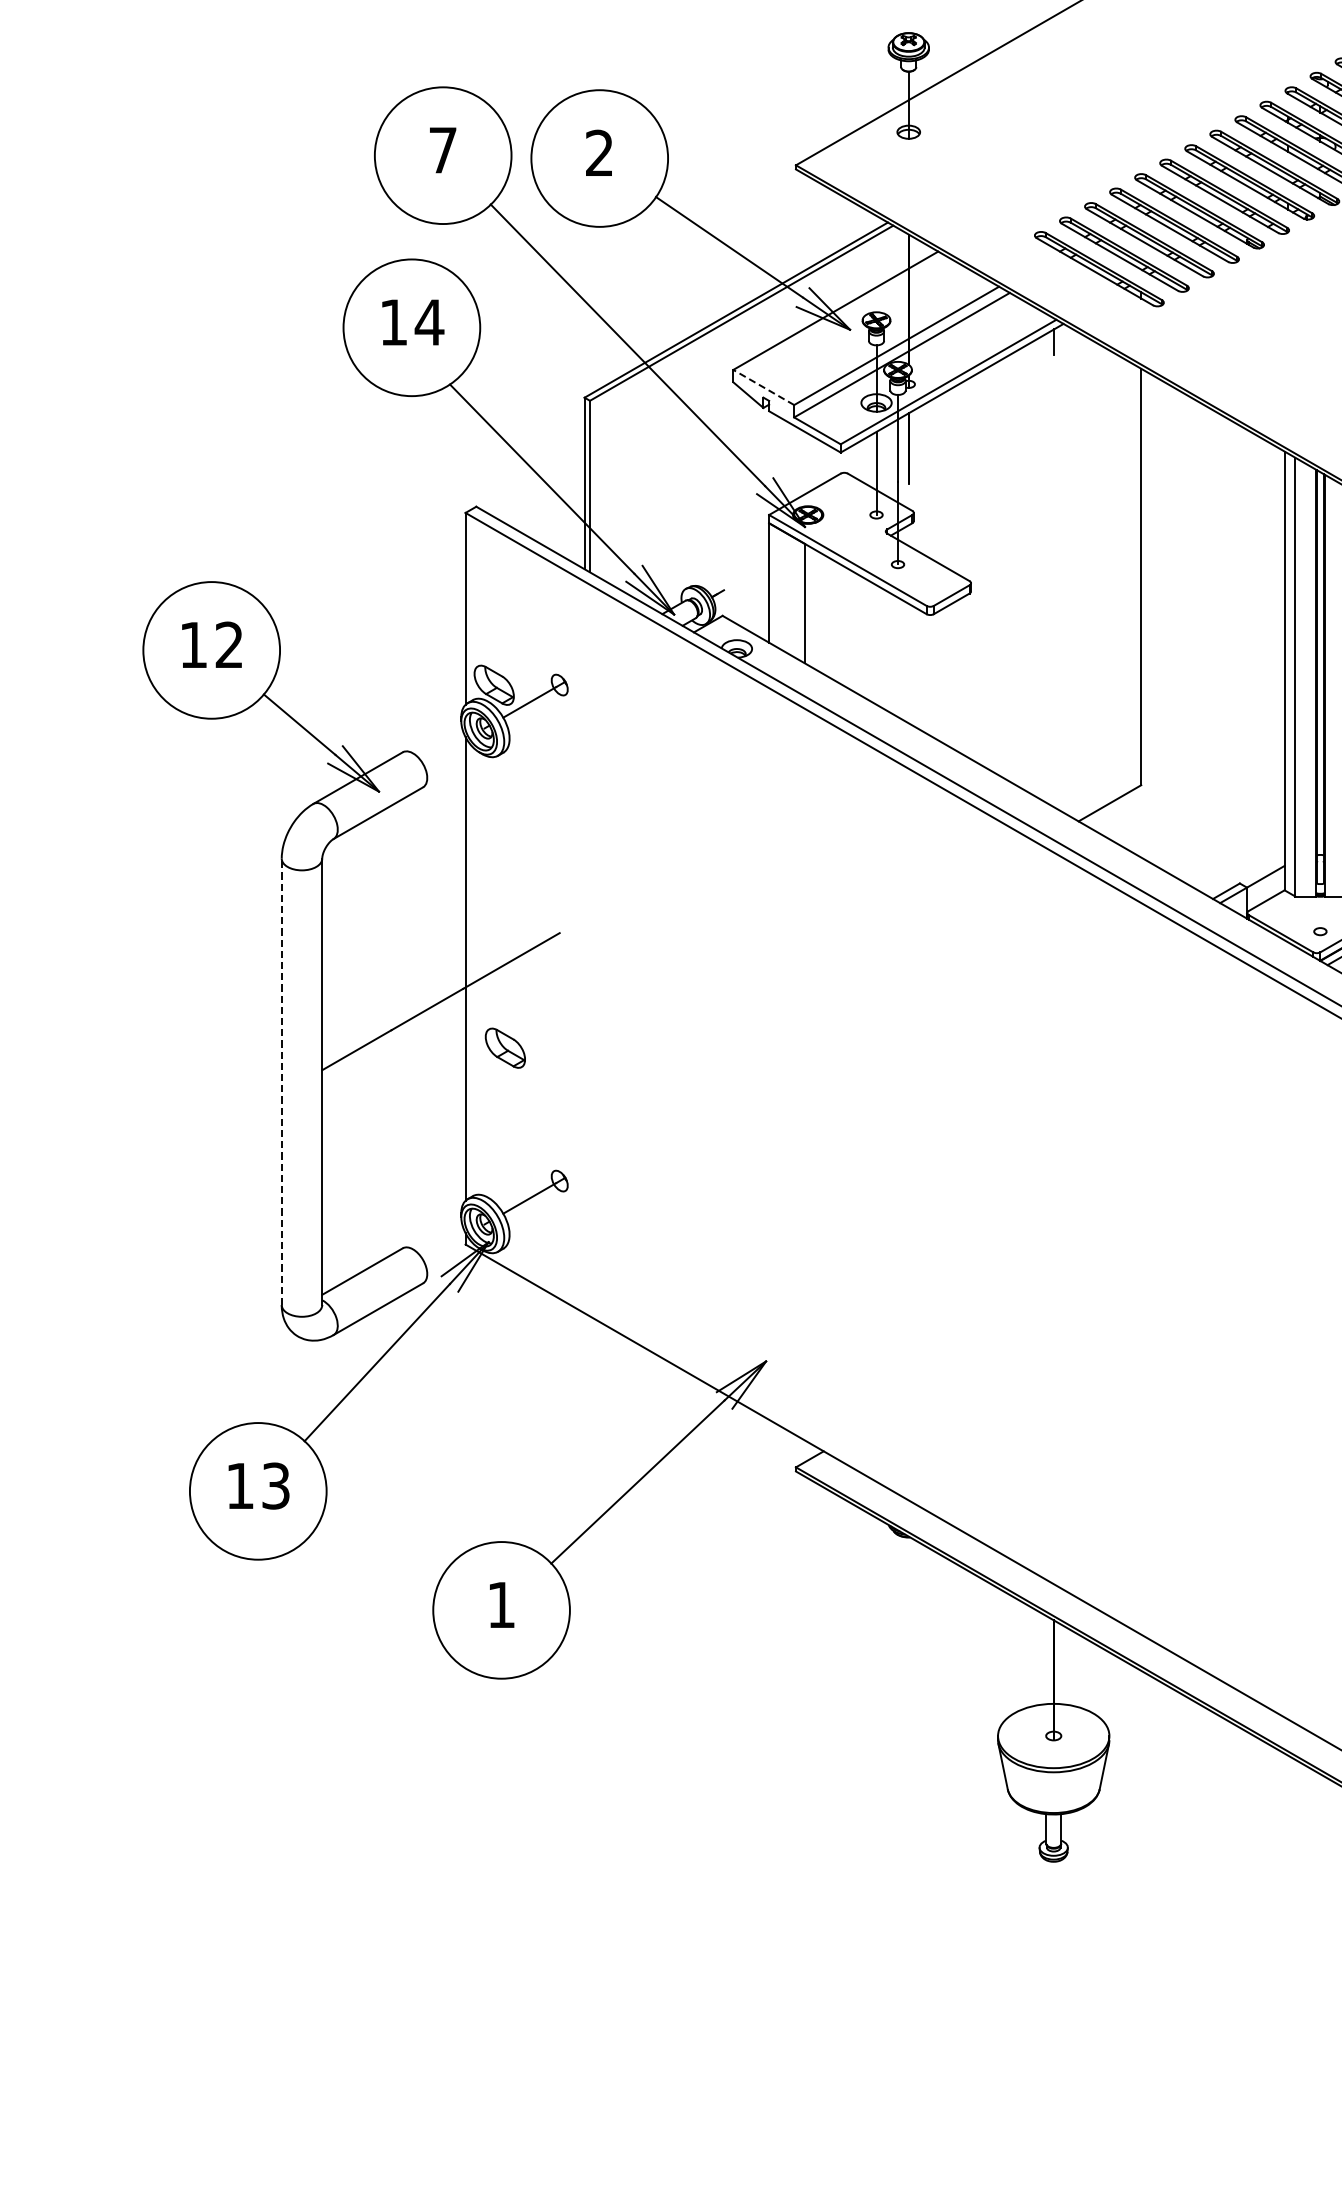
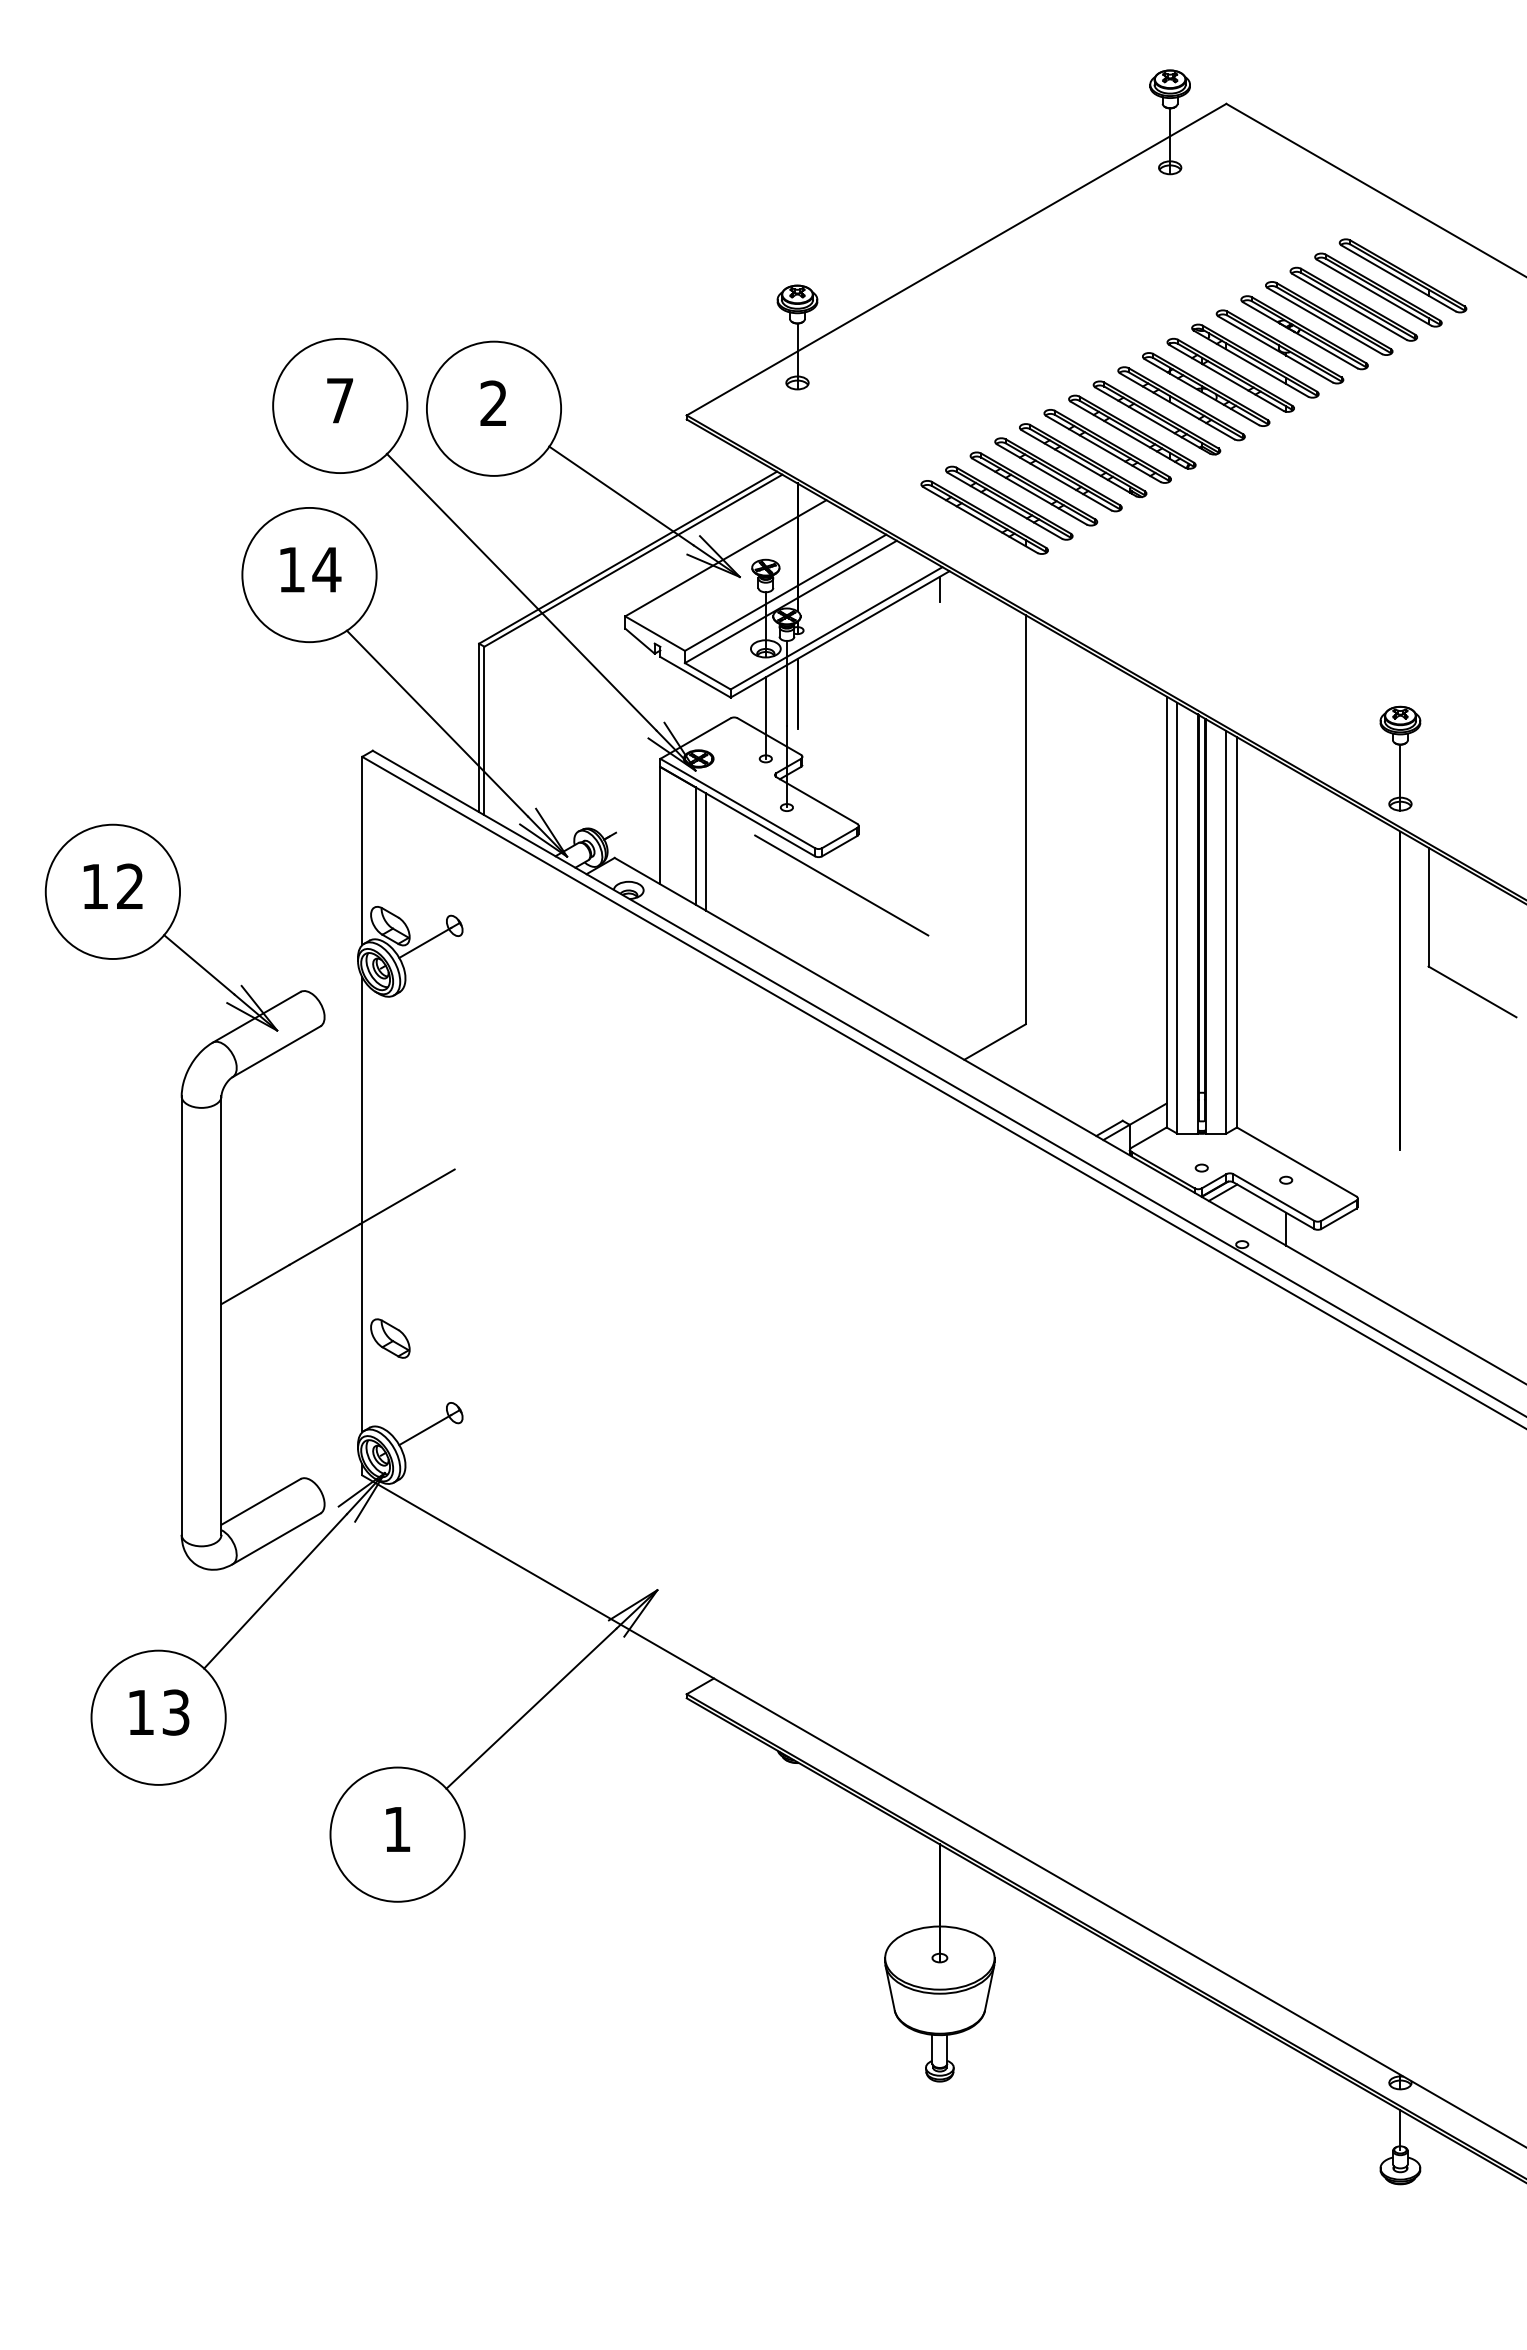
line: (764, 387) -> (655, 633), dashed -> solid
line: (816, 609) -> (706, 851), added
line: (953, 643) -> (841, 885), added
part: (505, 1048) -> (390, 1338), moved
line: (281, 1081) -> (181, 1315), dashed -> solid

